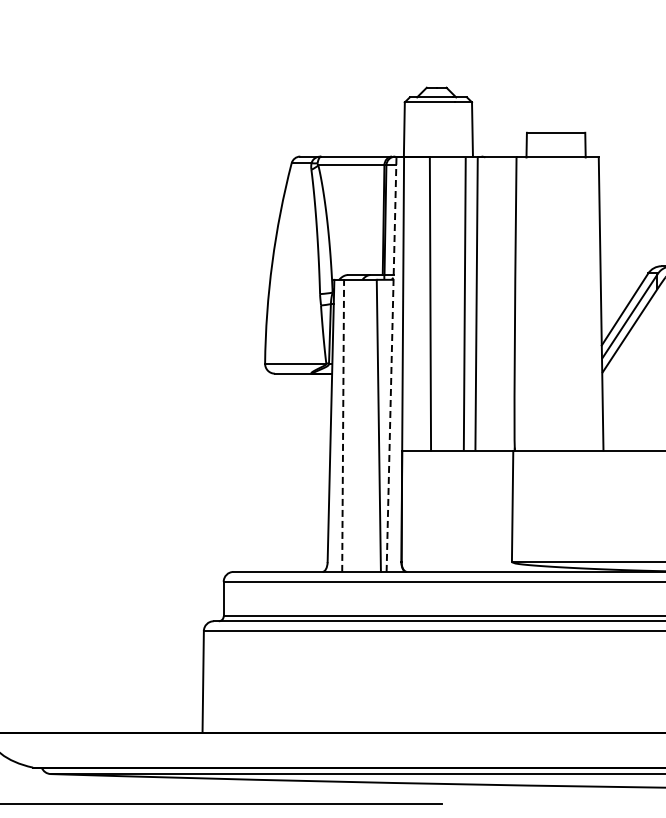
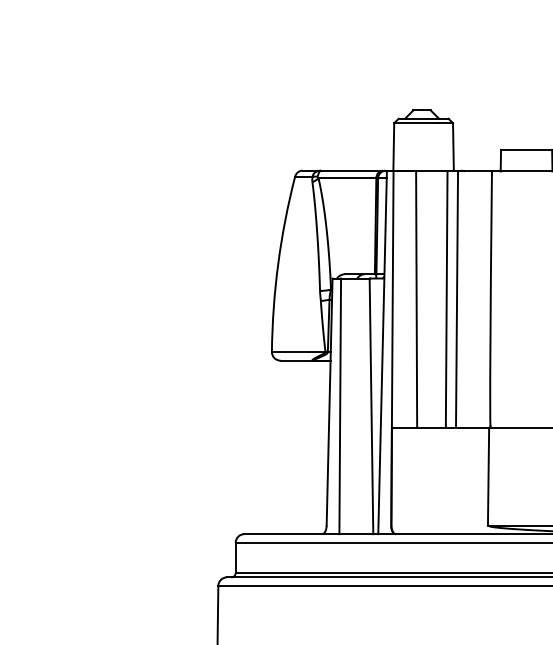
line: (391, 364) -> (382, 352), dashed -> solid
line: (343, 425) -> (340, 406), dashed -> solid

